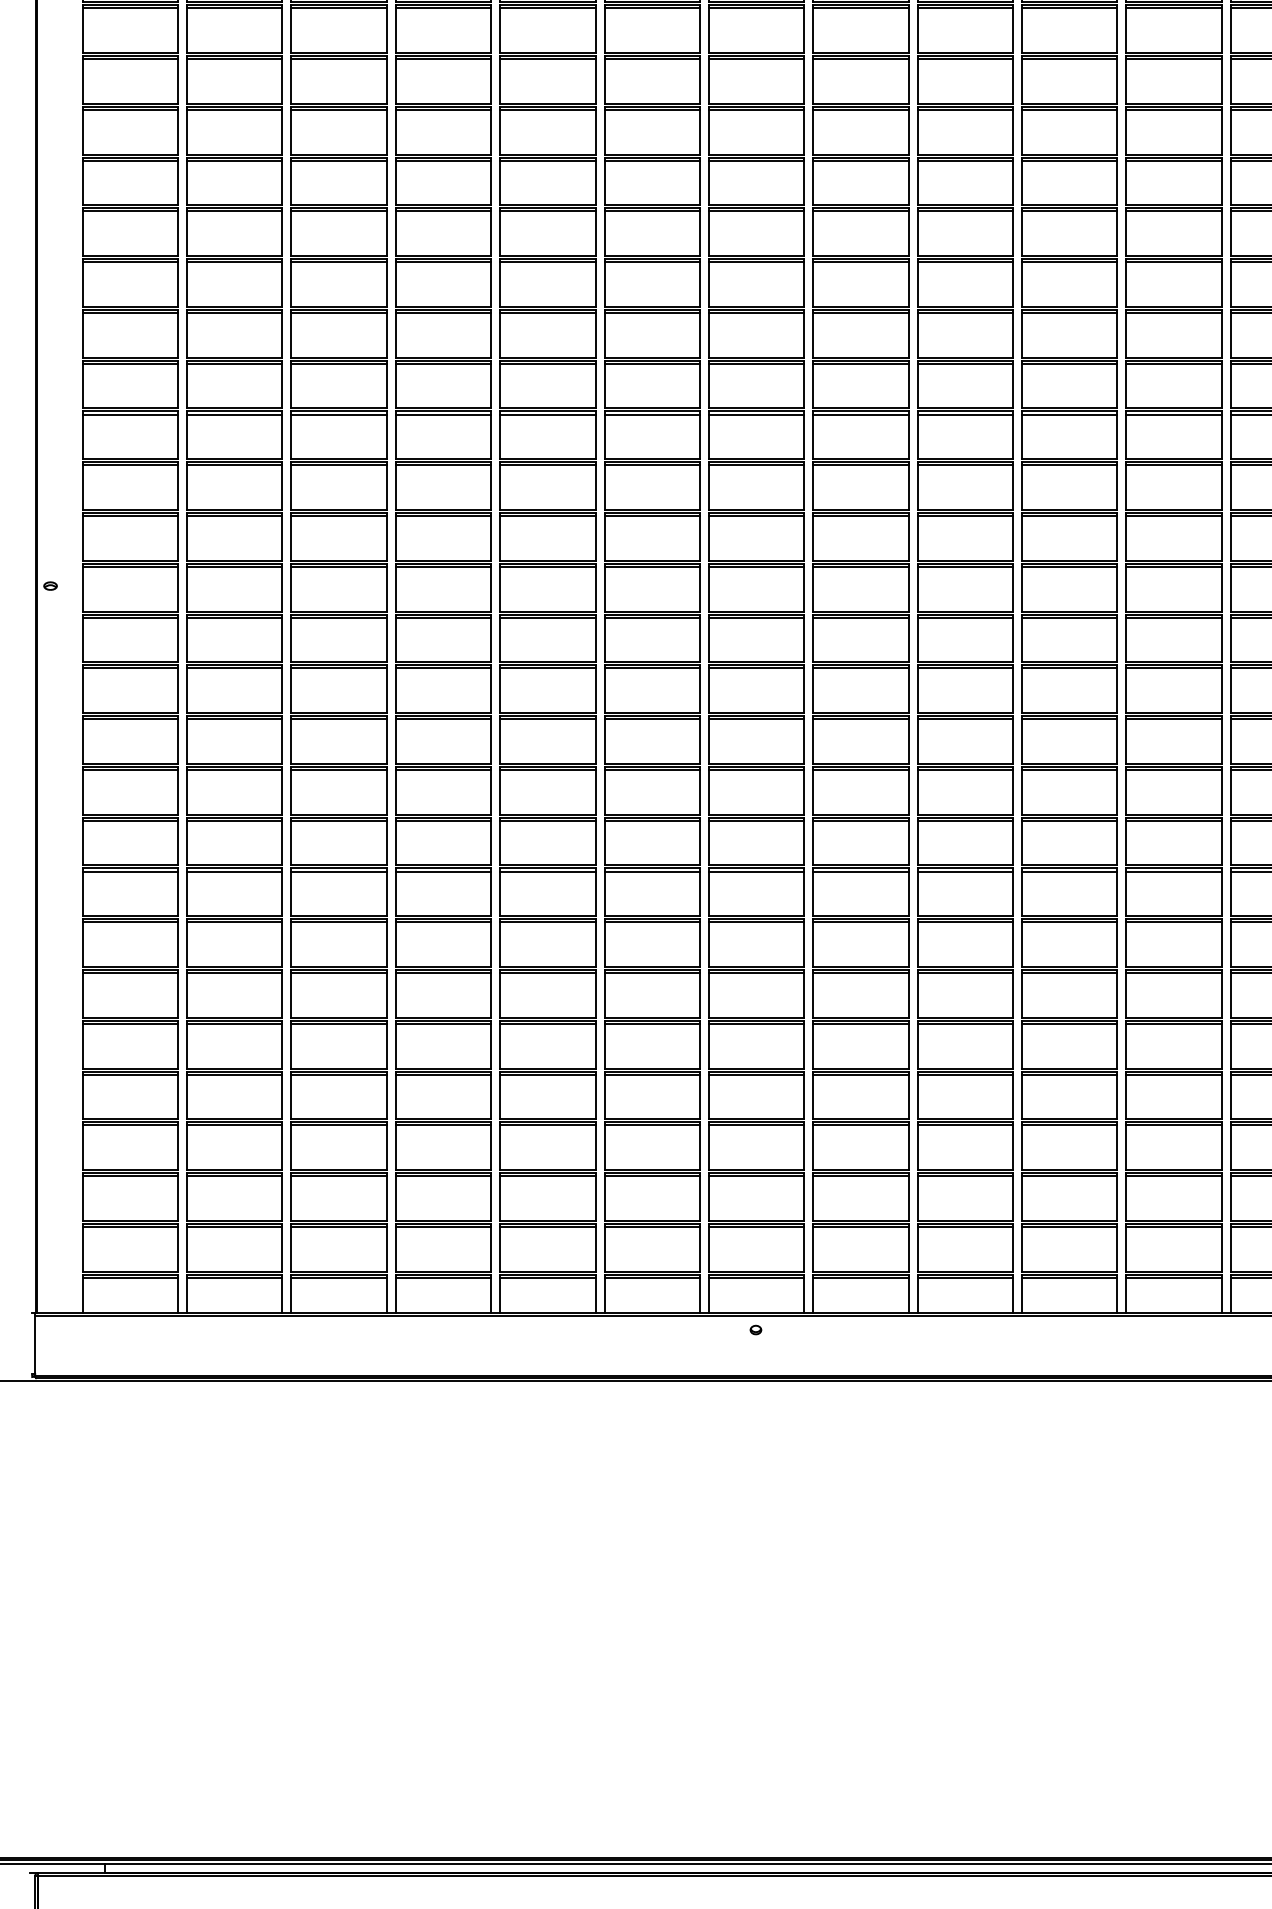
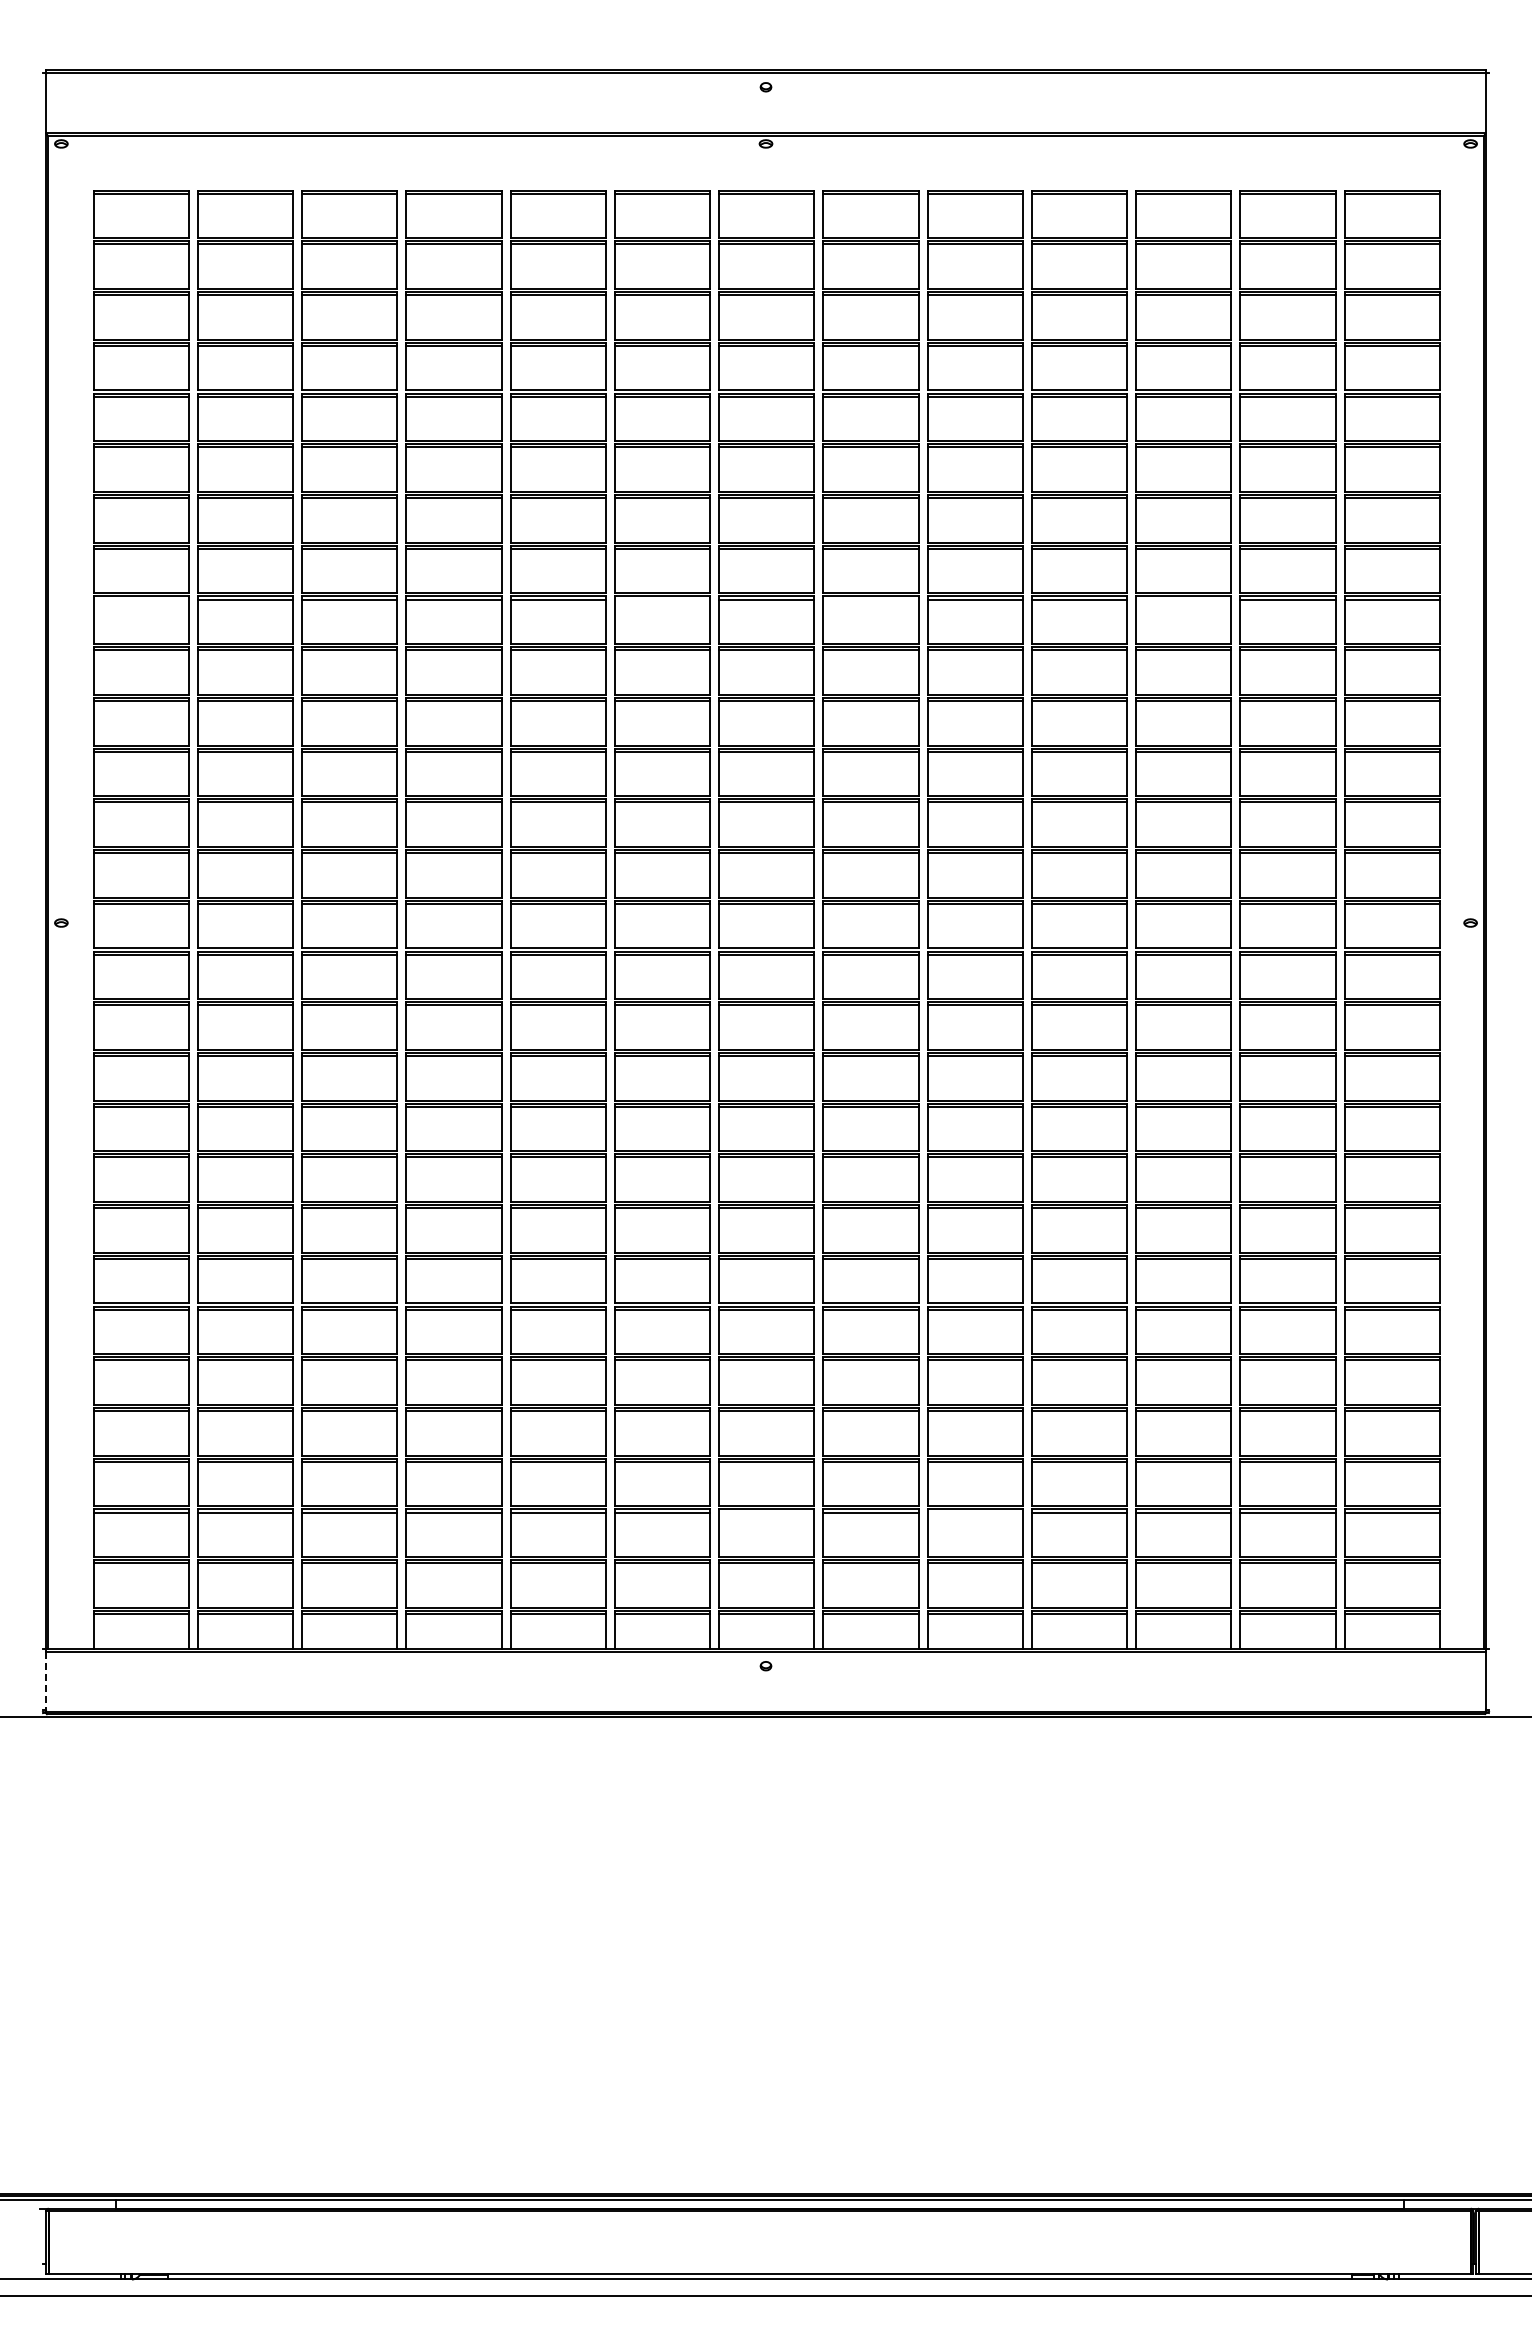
line: (129, 262) -> (140, 599), removed
line: (652, 262) -> (662, 599), removed
line: (860, 262) -> (870, 599), removed
line: (1173, 262) -> (1183, 599), removed
line: (756, 1176) -> (766, 1512), removed
line: (964, 1176) -> (974, 1512), removed
line: (34, 1346) -> (45, 1682), solid -> dashed

